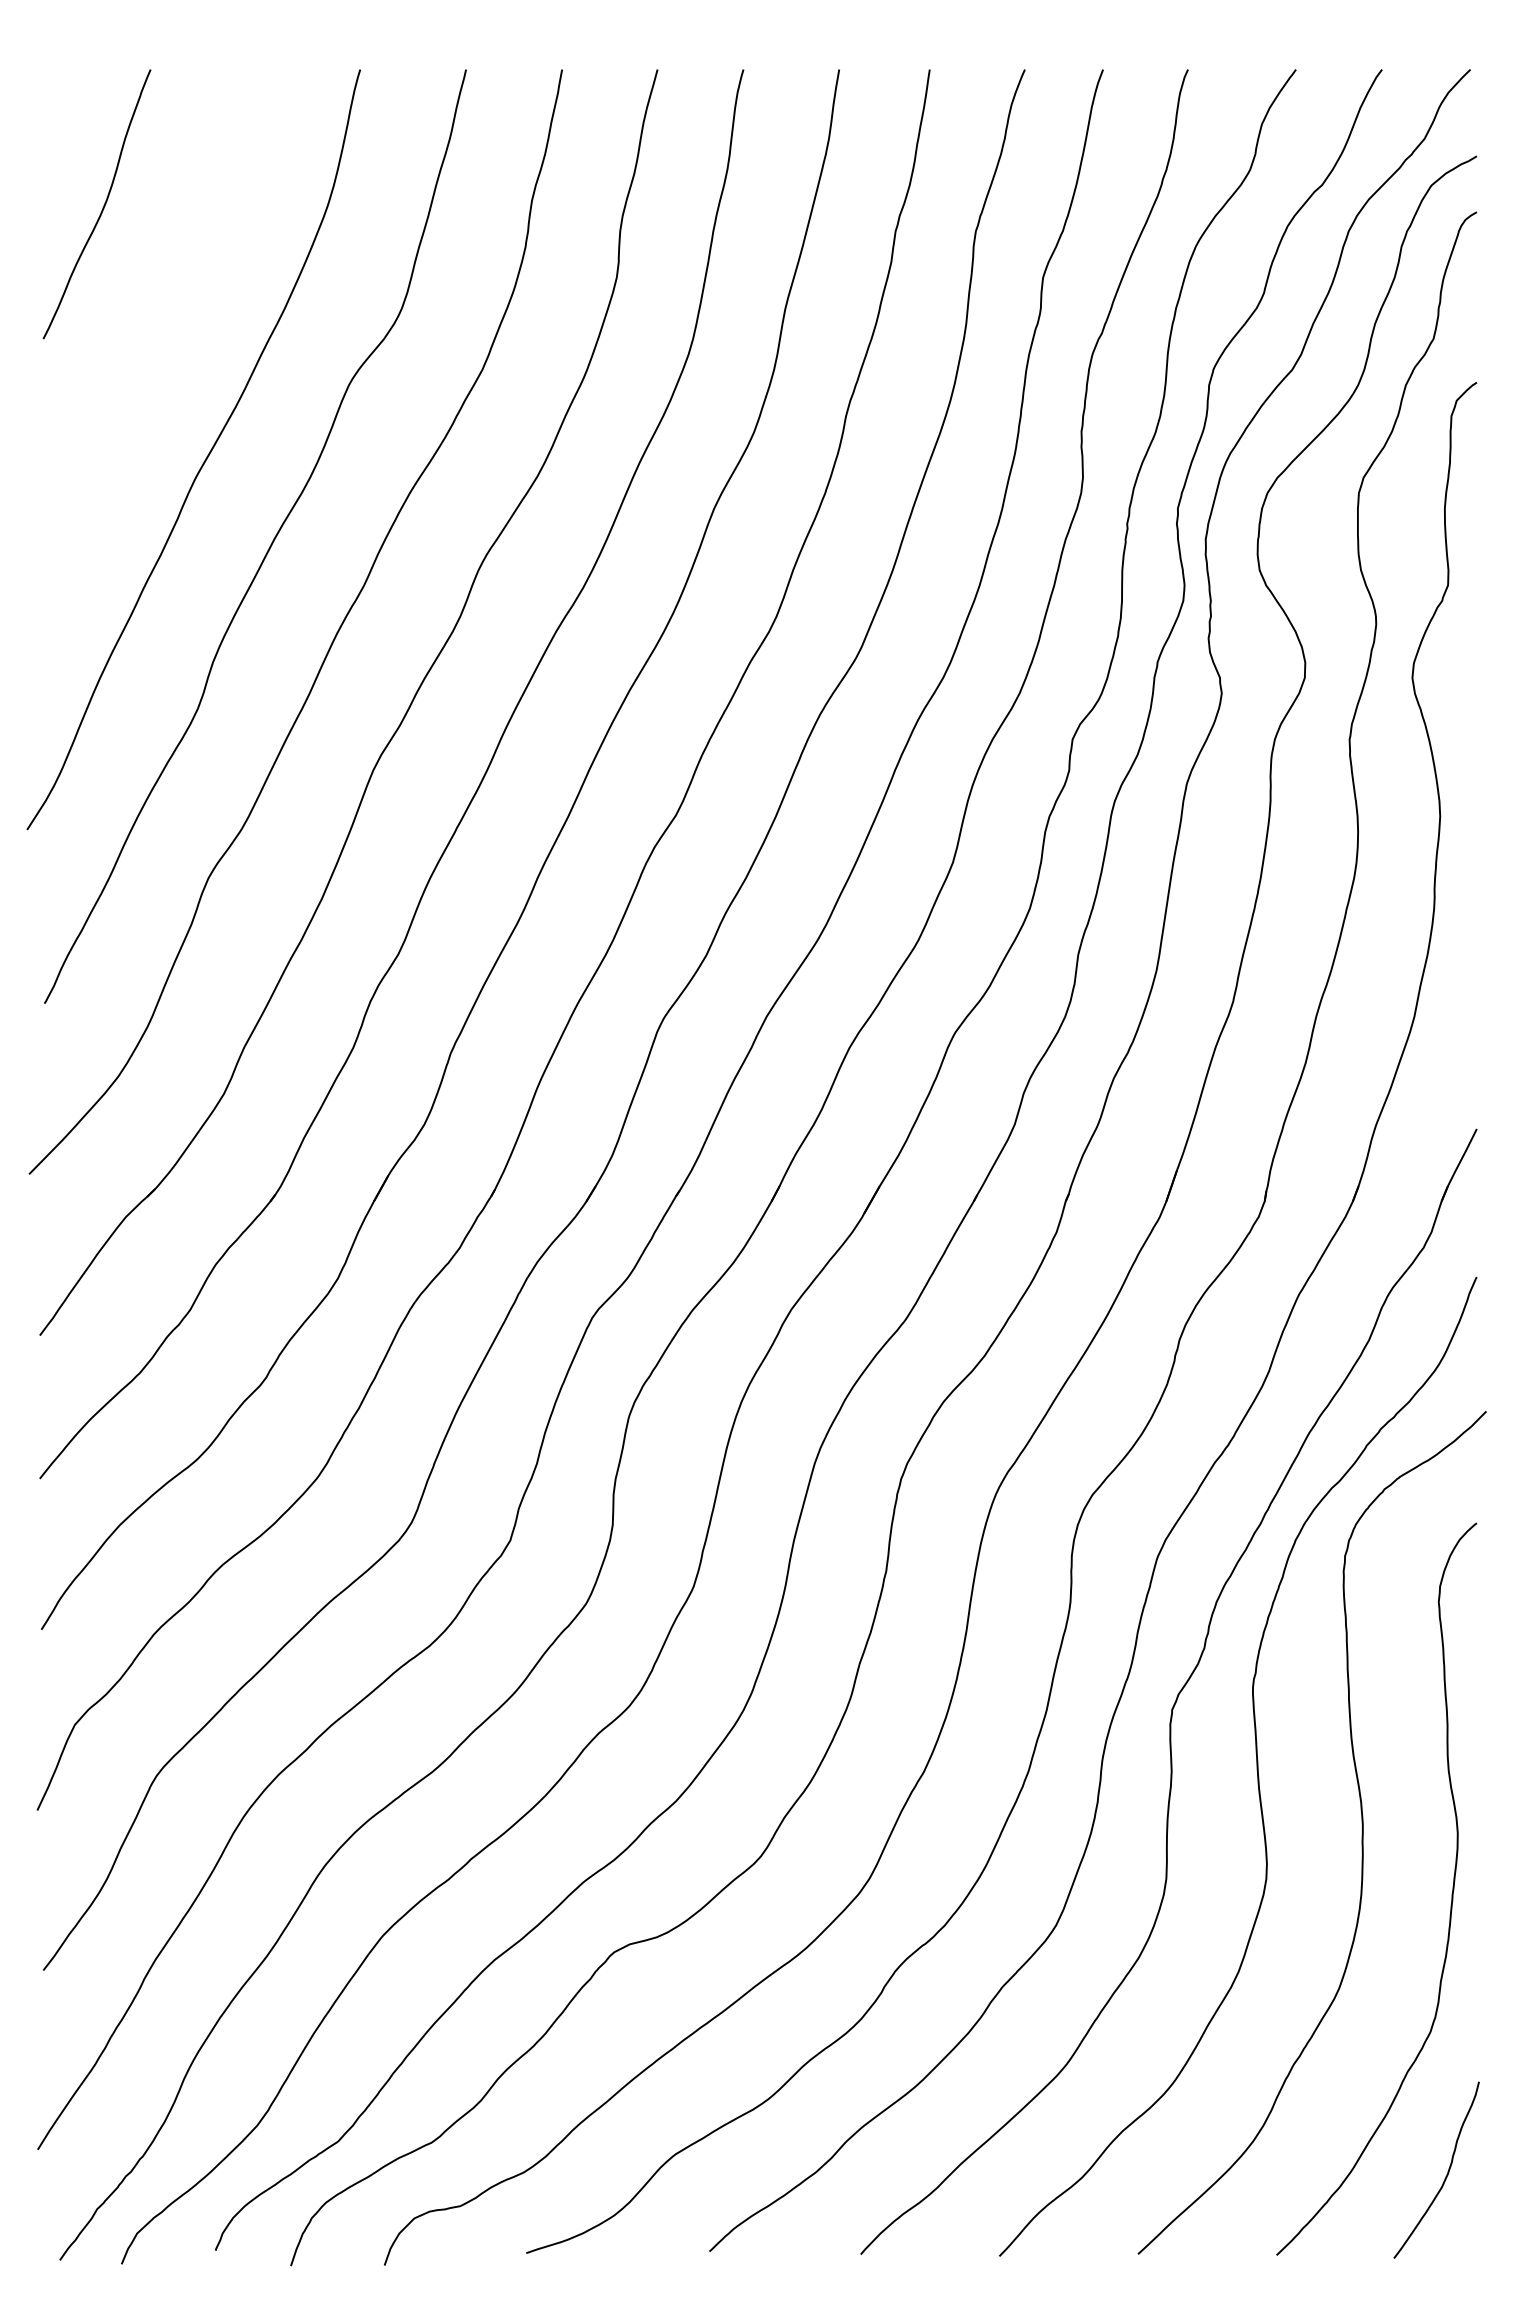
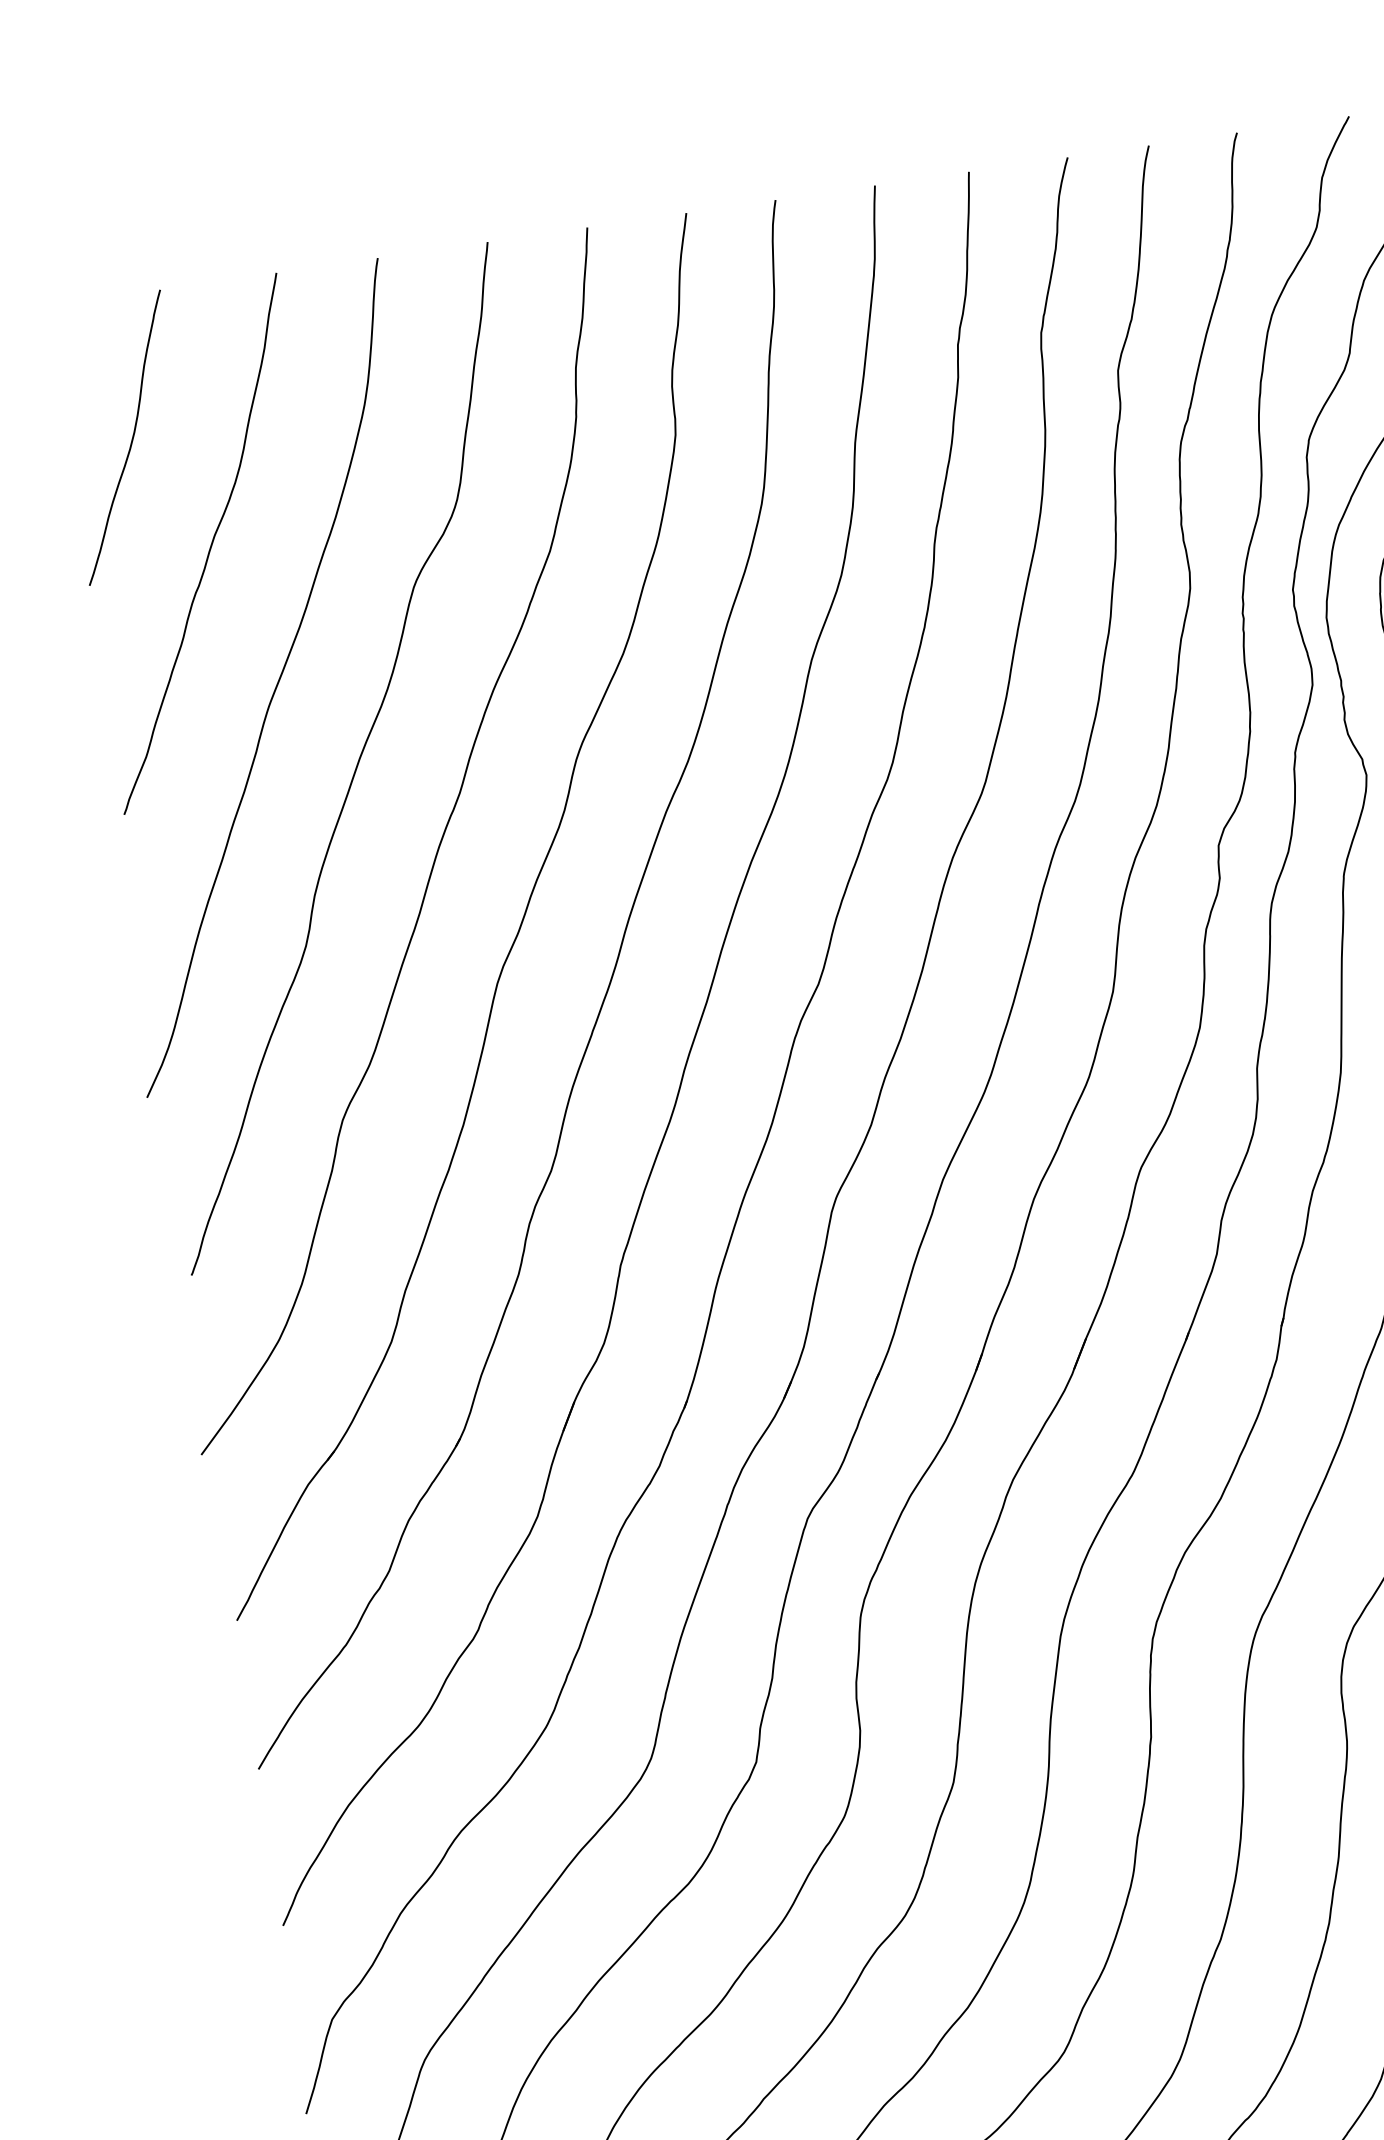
curve: (162, 318) -> (210, 546), added

